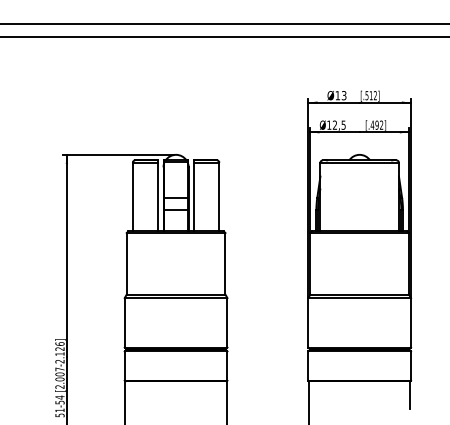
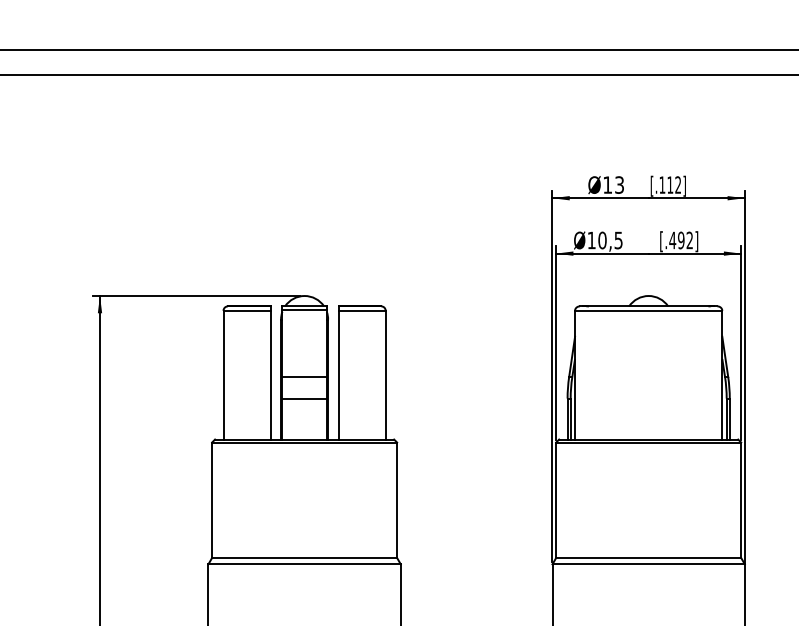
text: (366, 95) -> (661, 184), [.512] -> [.112]
text: (334, 124) -> (601, 239), Ø12,5 -> Ø10,5

